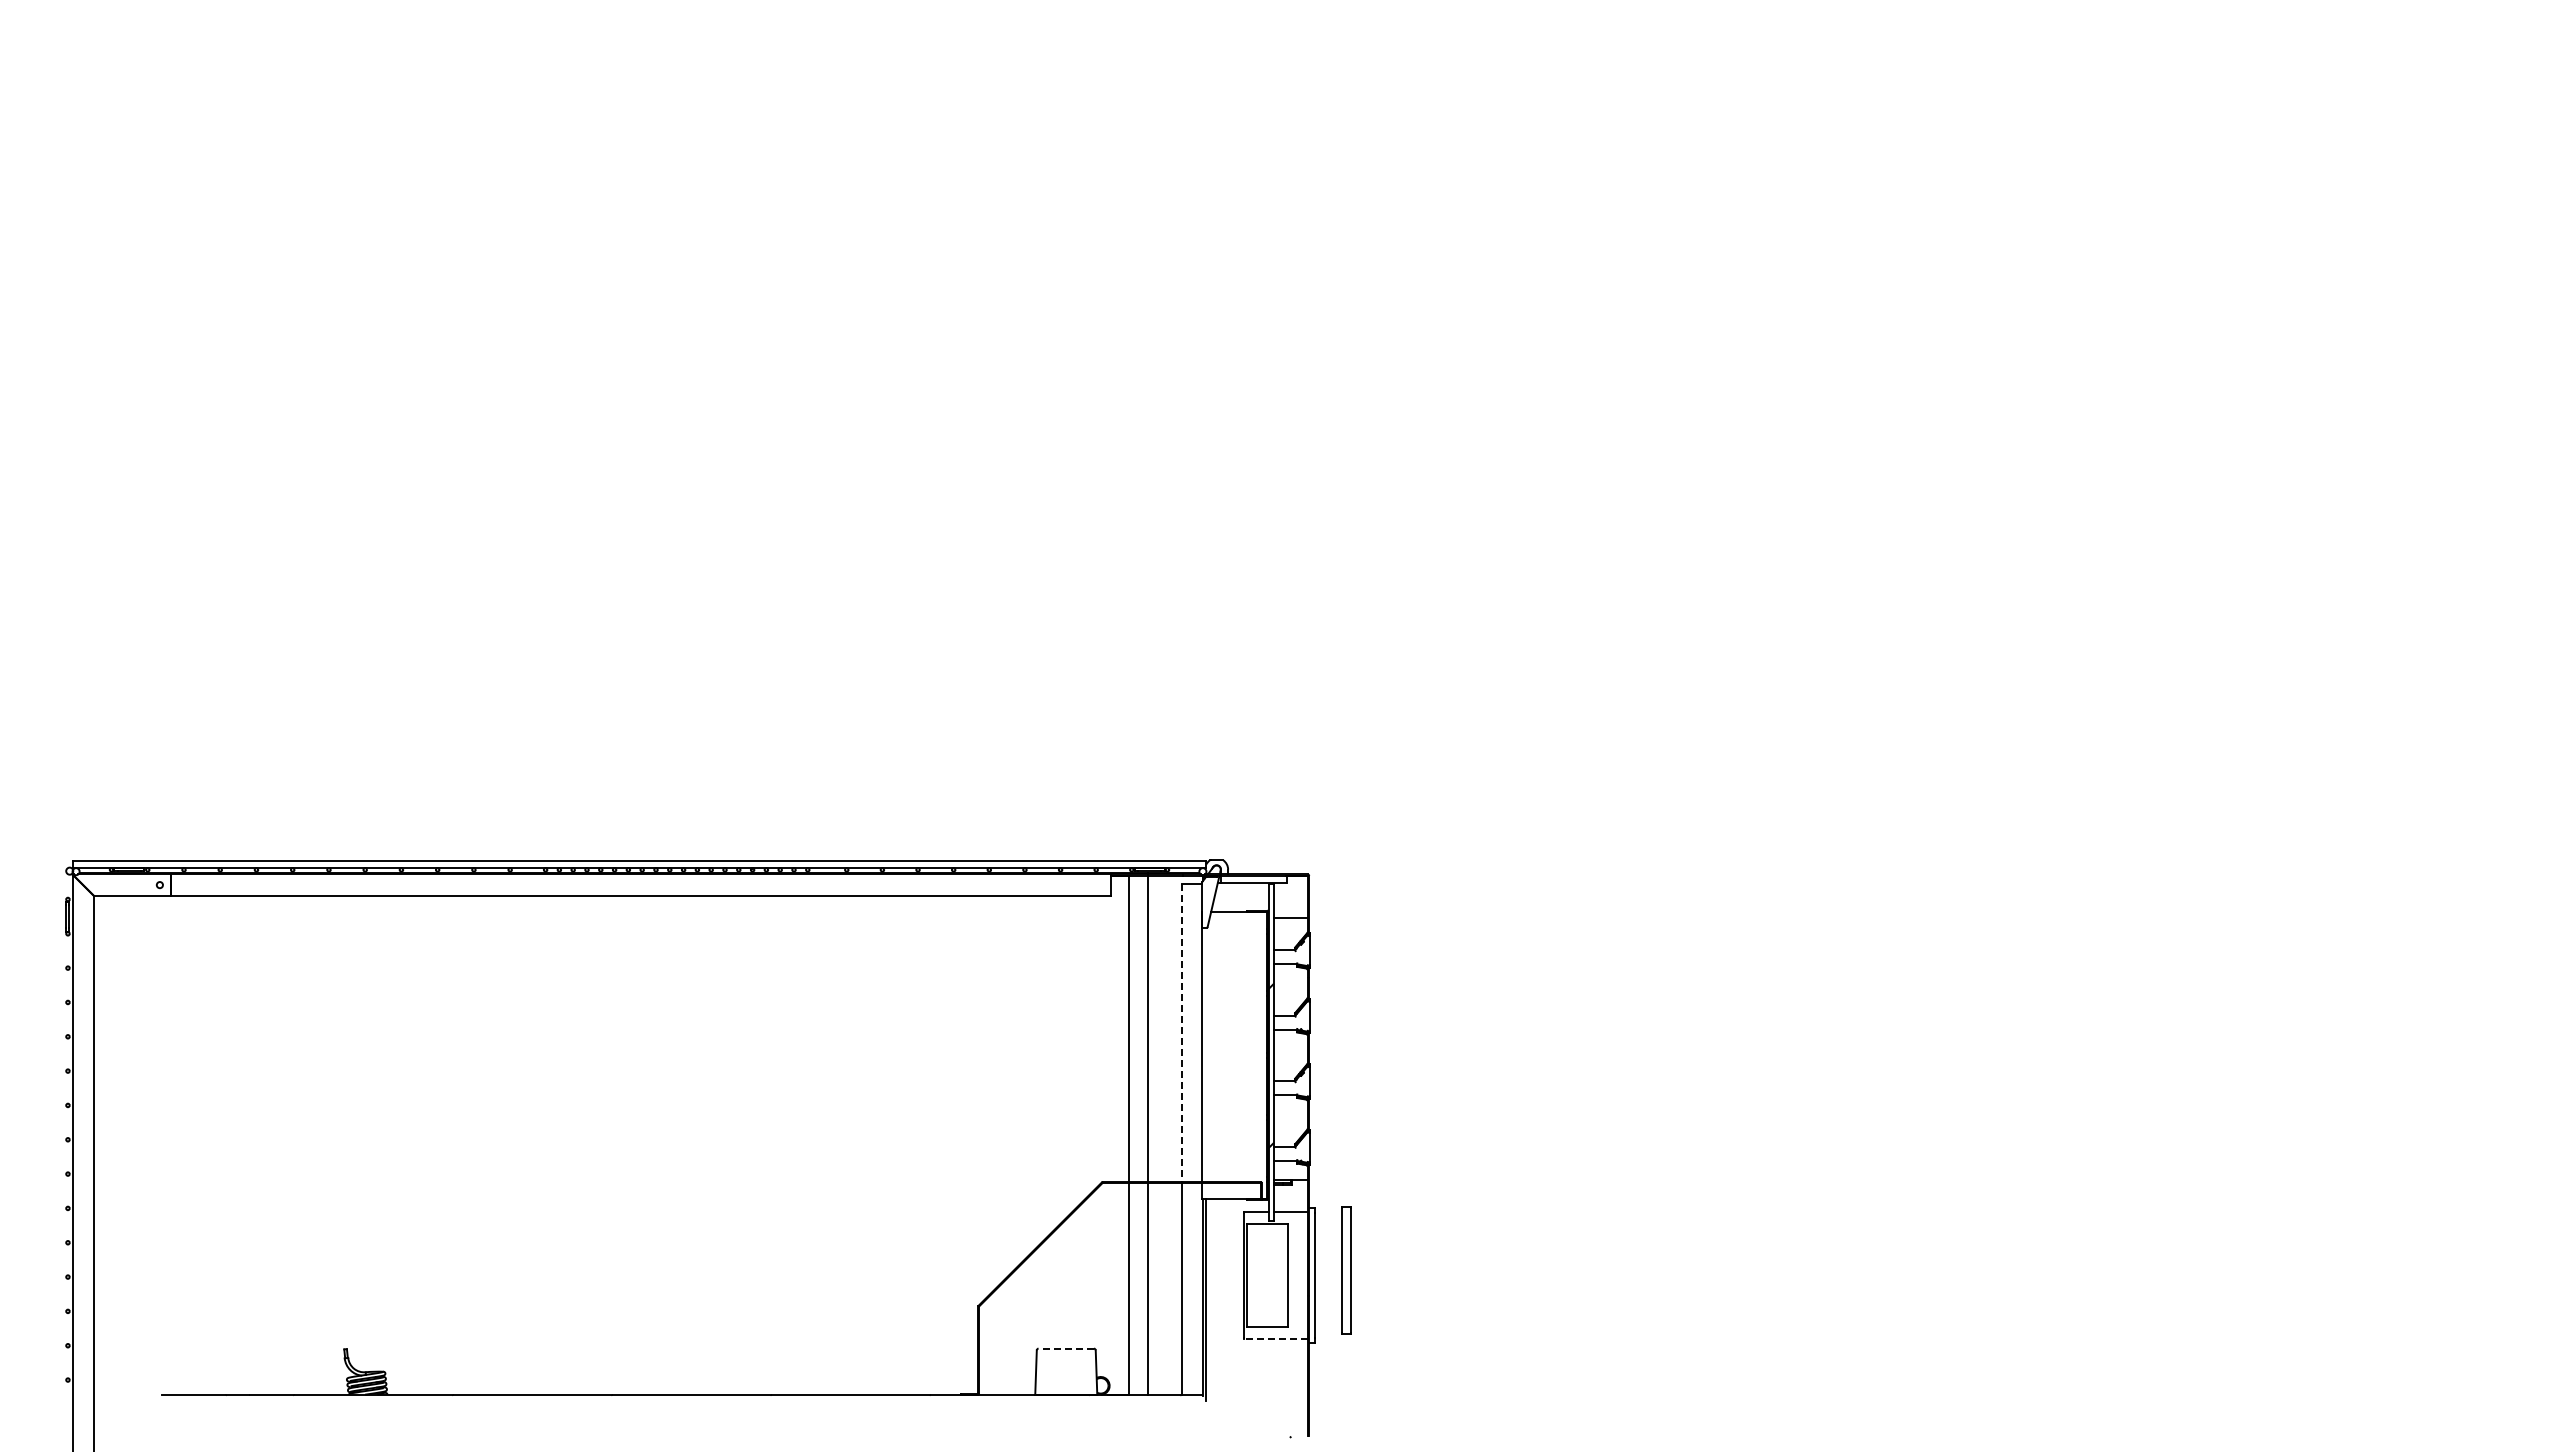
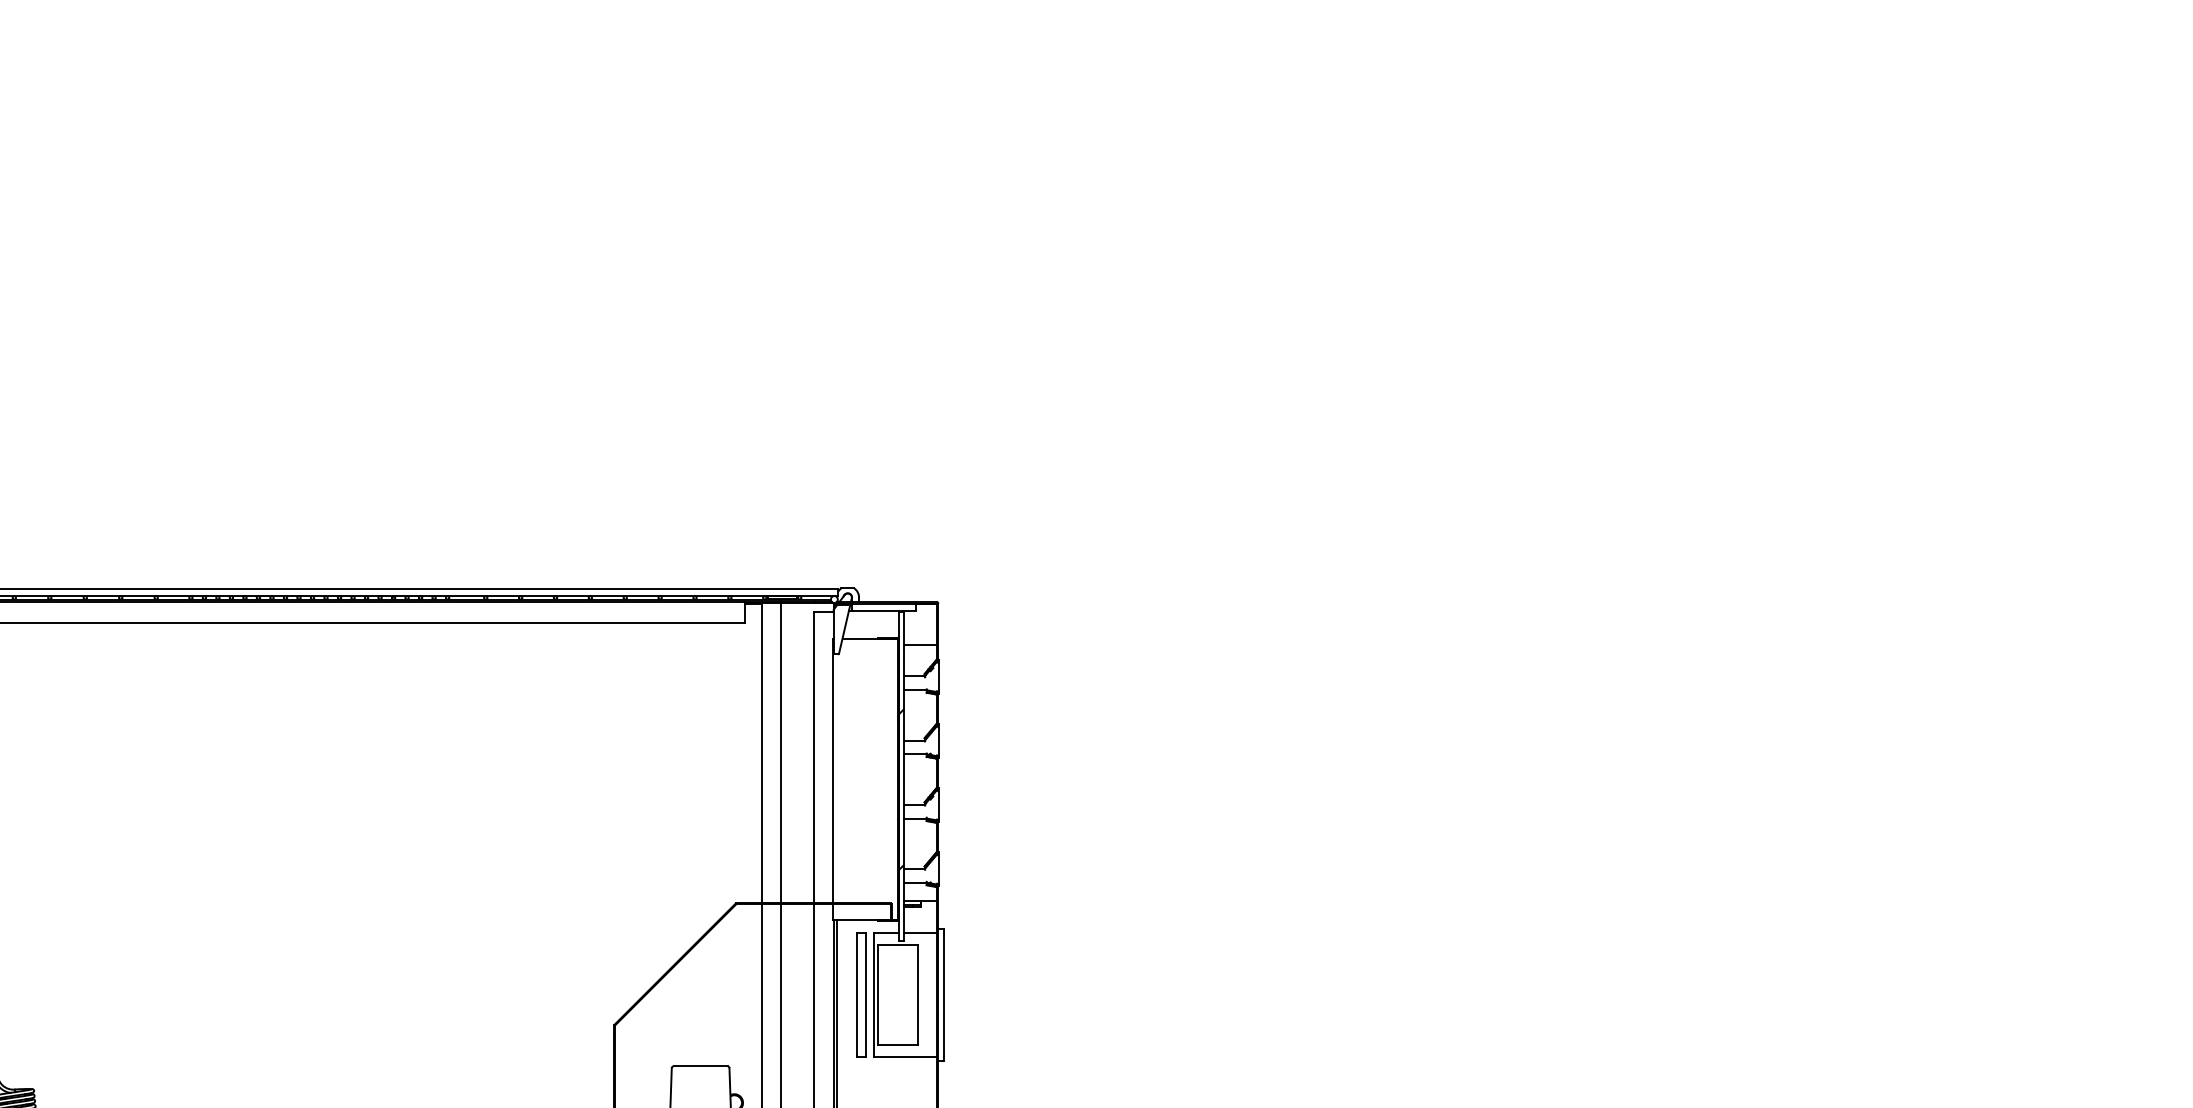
line: (1181, 1033) -> (813, 757), dashed -> solid
part: (1346, 1270) -> (861, 994), moved
line: (1275, 1339) -> (905, 1057), dashed -> solid
line: (1066, 1348) -> (700, 1066), dashed -> solid

